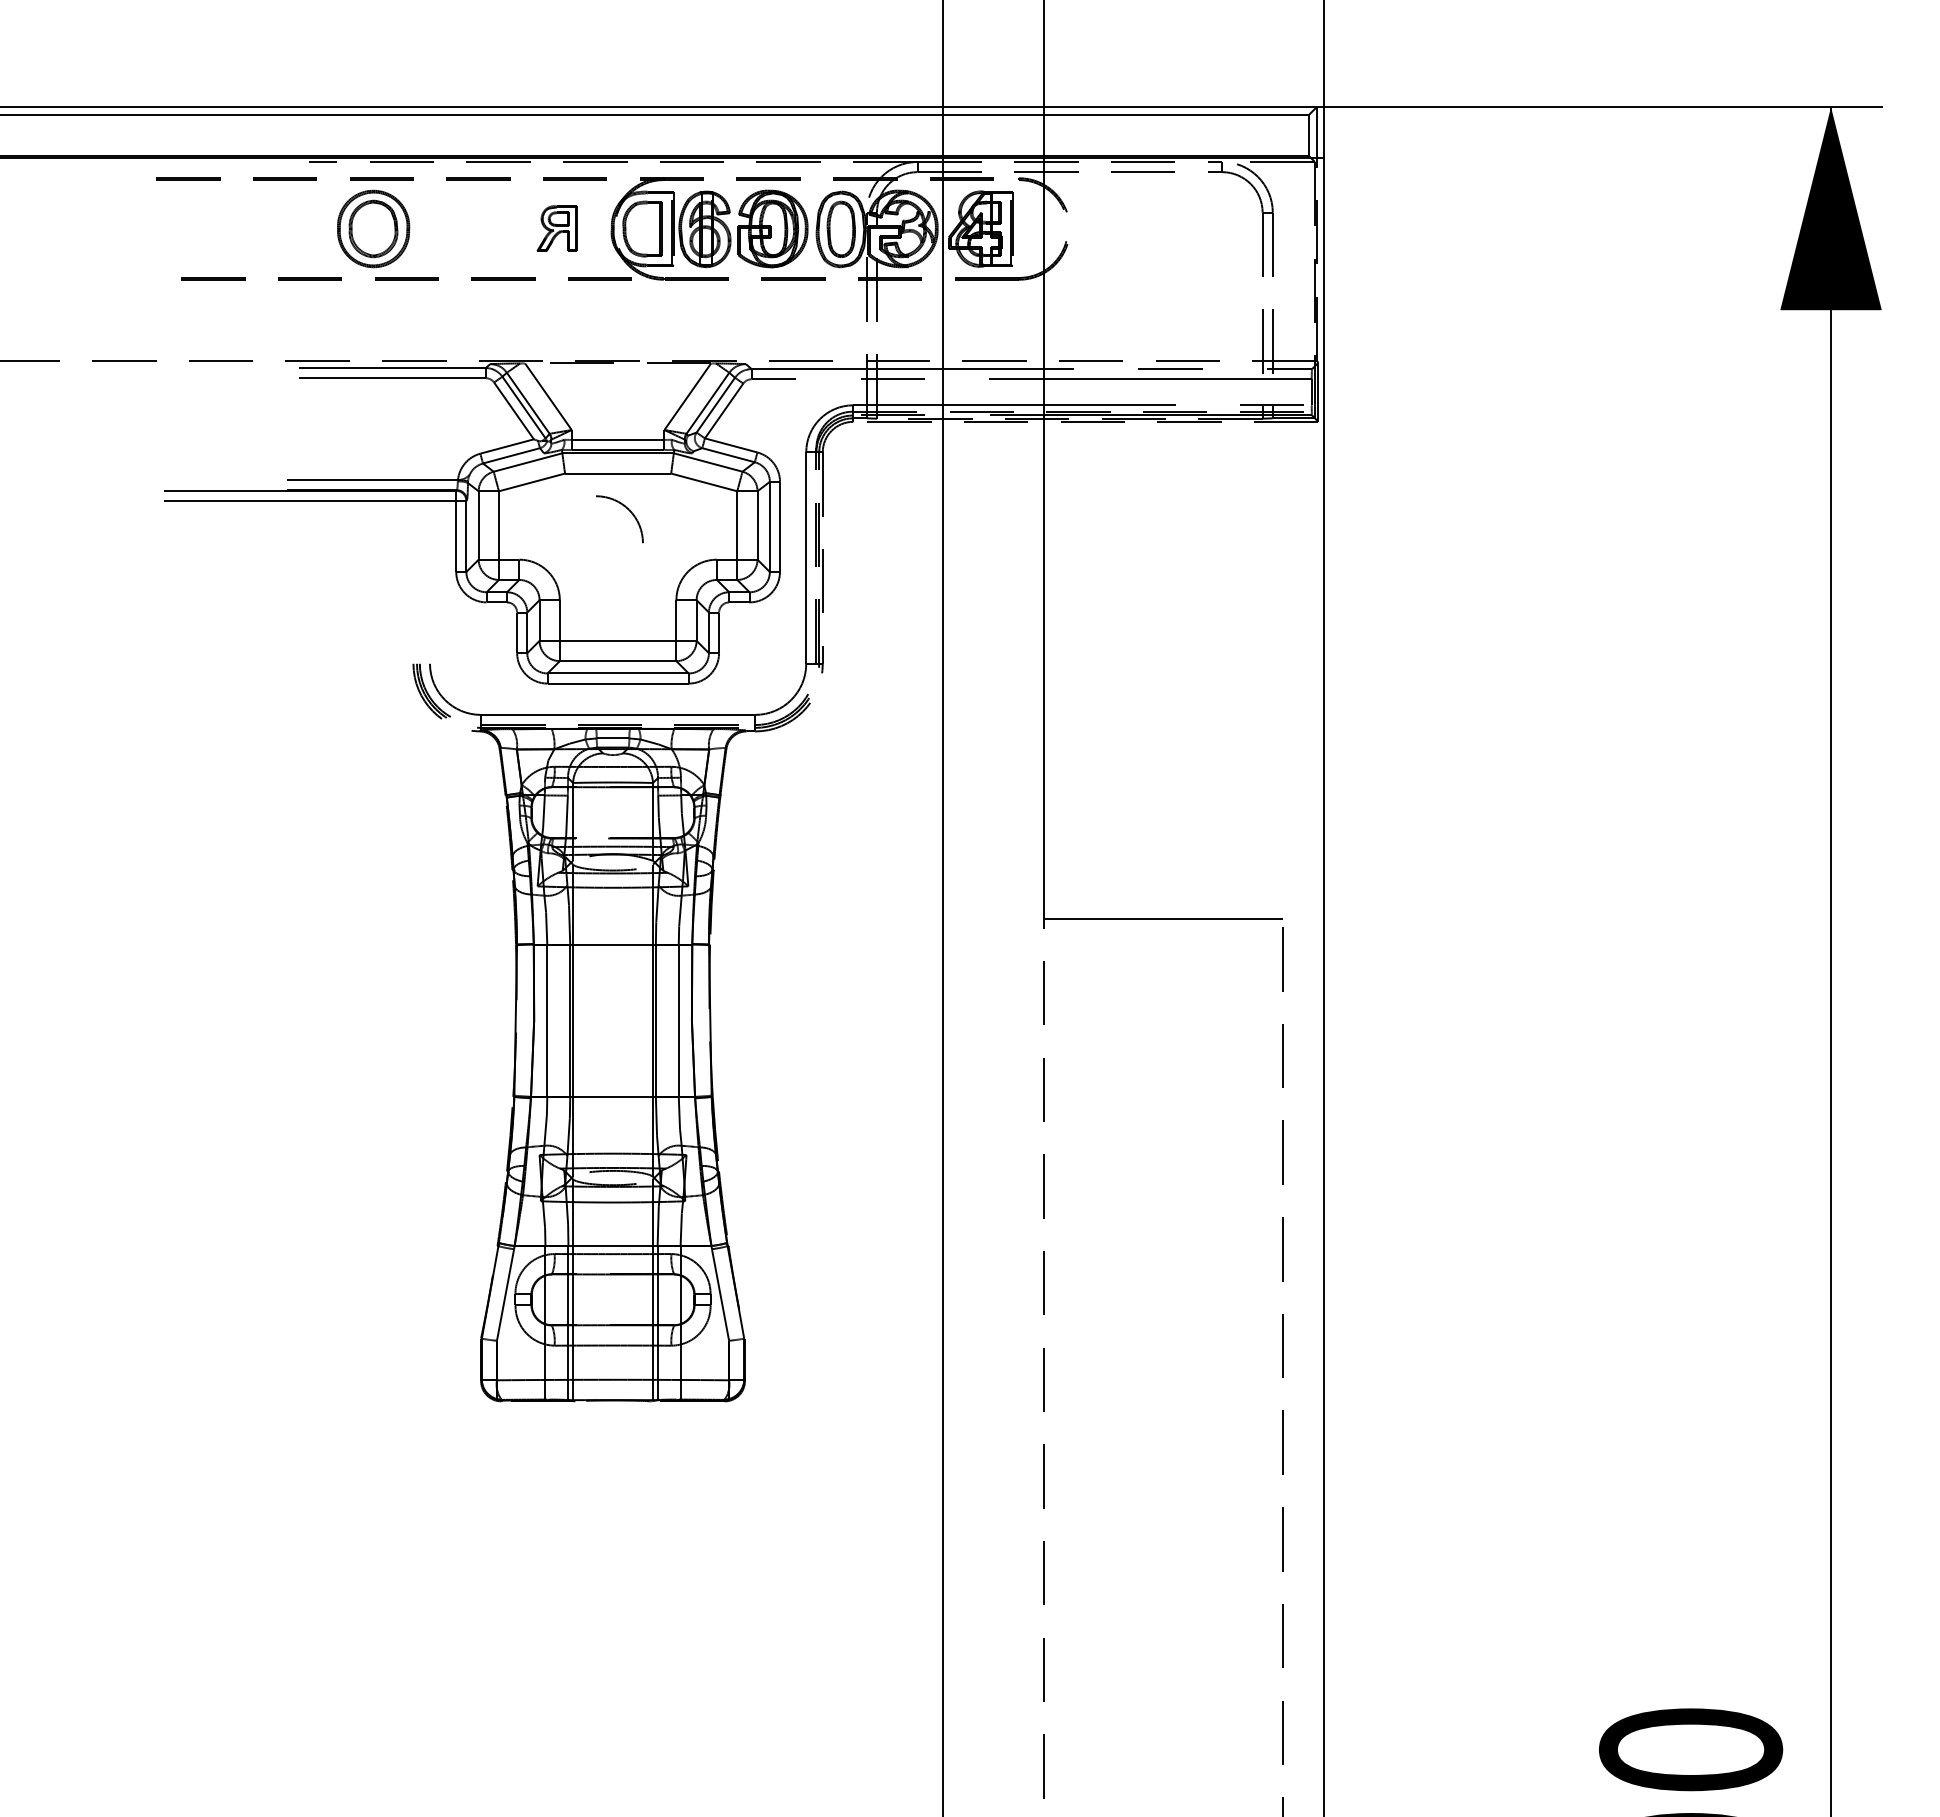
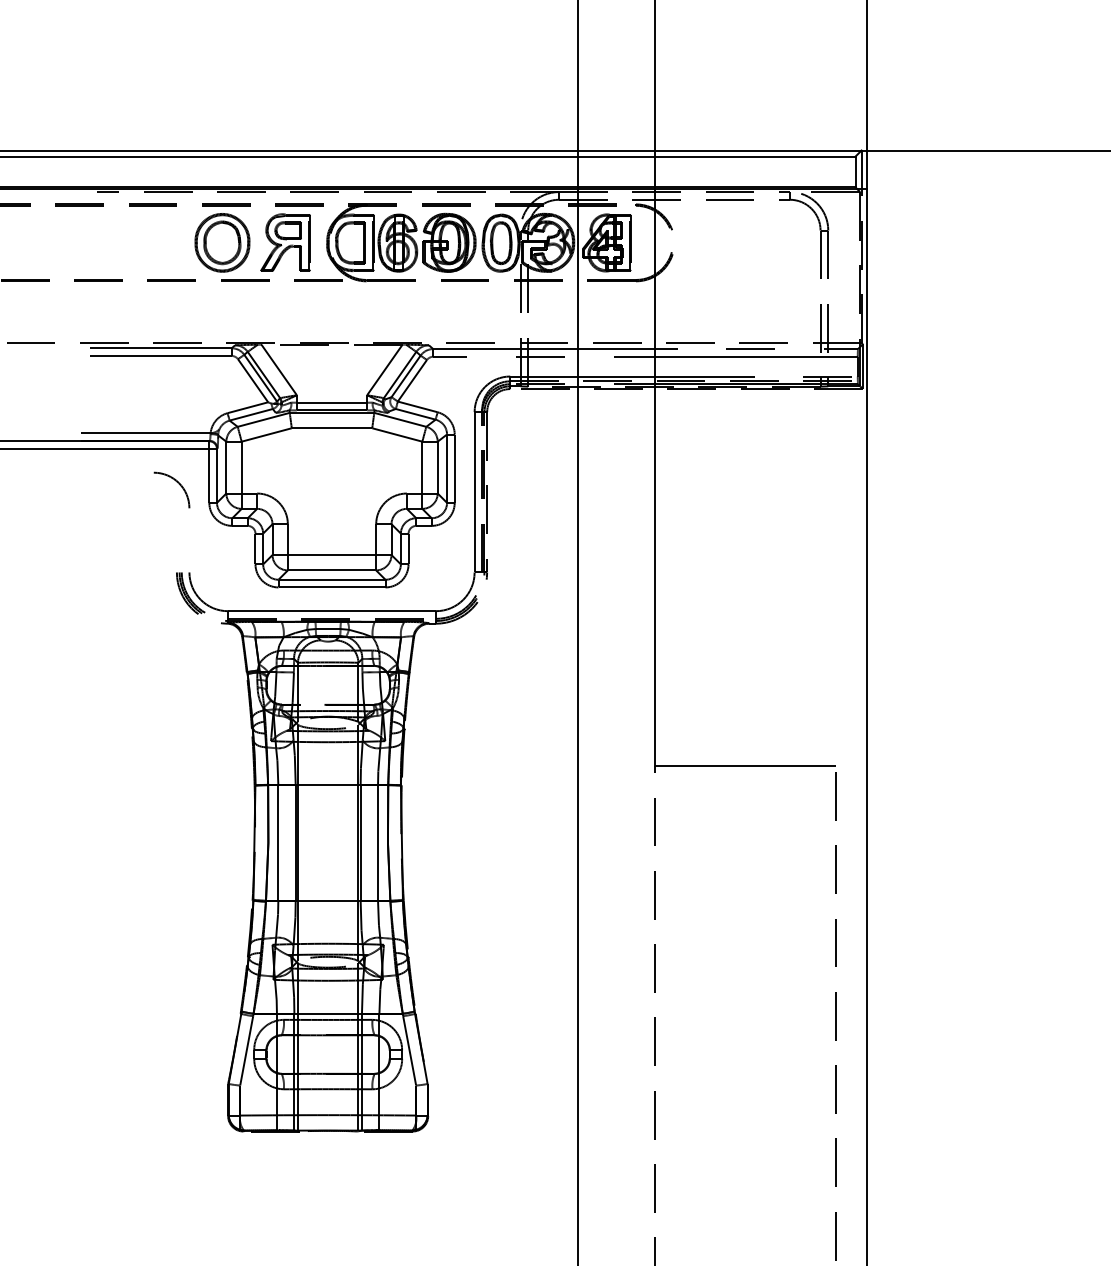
part: (373, 228) -> (222, 242), moved
part: (556, 228) -> (285, 242), size x1.67
arc: (628, 510) -> (178, 483), moved

